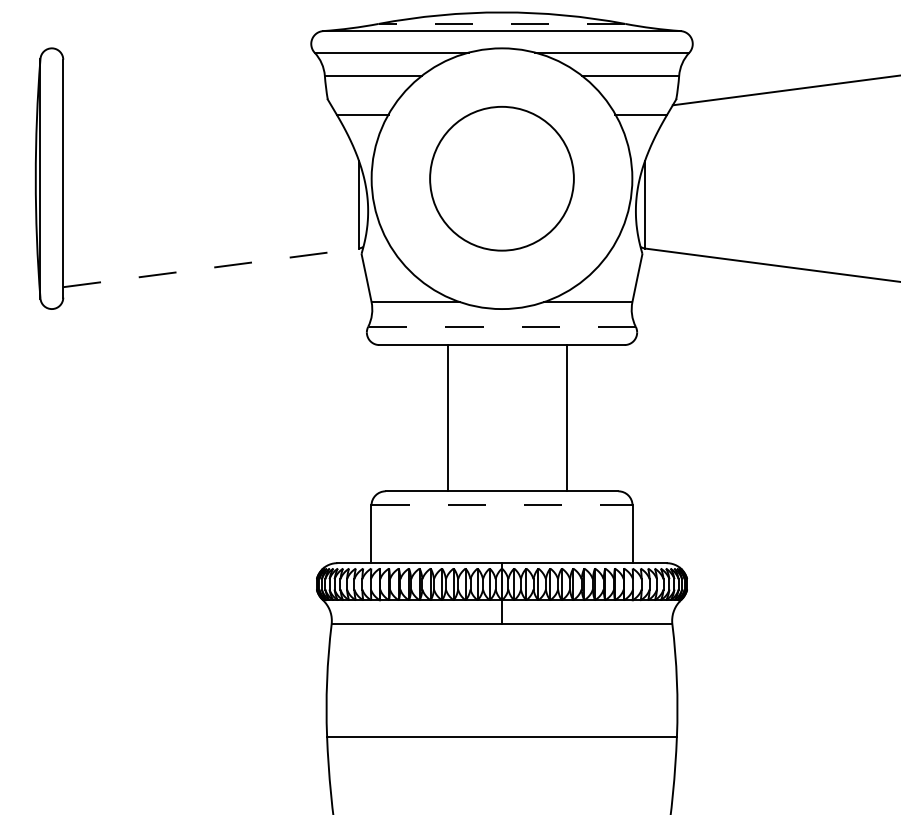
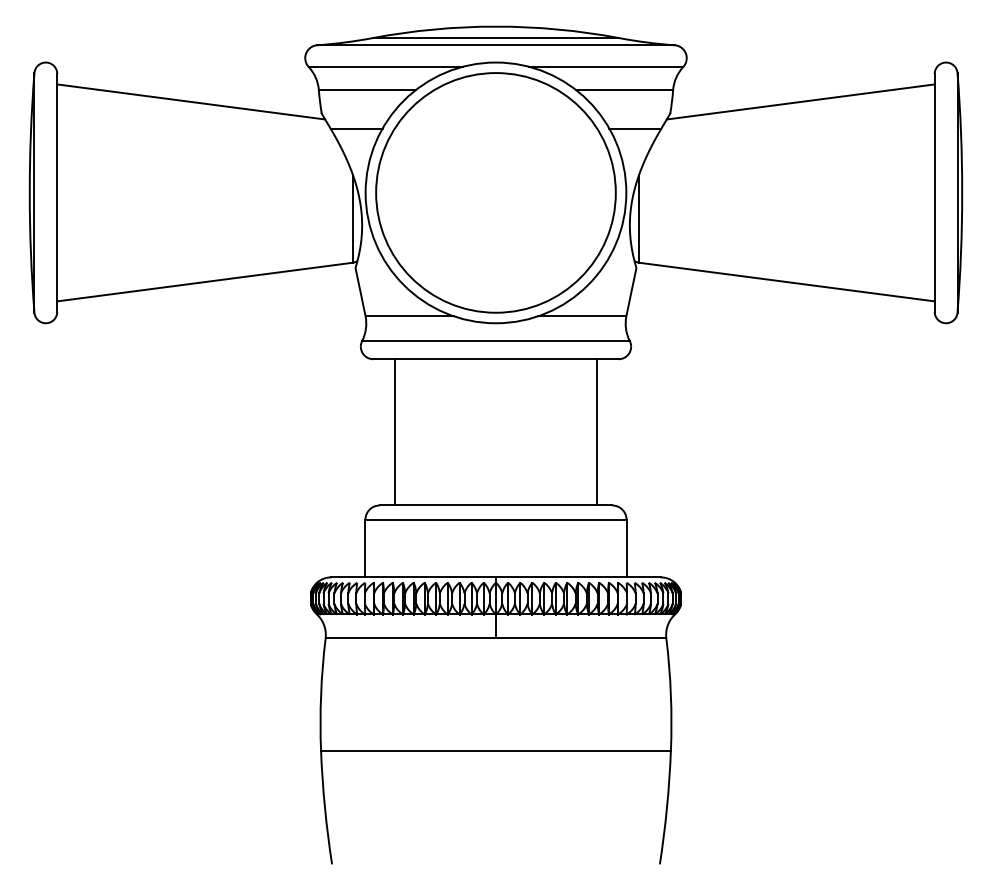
line: (501, 24) -> (495, 38), dashed -> solid
line: (197, 87) -> (191, 101), added
circle: (501, 178) -> (495, 192), size x1.67
line: (211, 268) -> (205, 282), dashed -> solid
line: (502, 327) -> (496, 341), dashed -> solid
line: (448, 418) -> (395, 432), moved
line: (566, 418) -> (596, 432), moved
line: (501, 505) -> (495, 519), dashed -> solid

